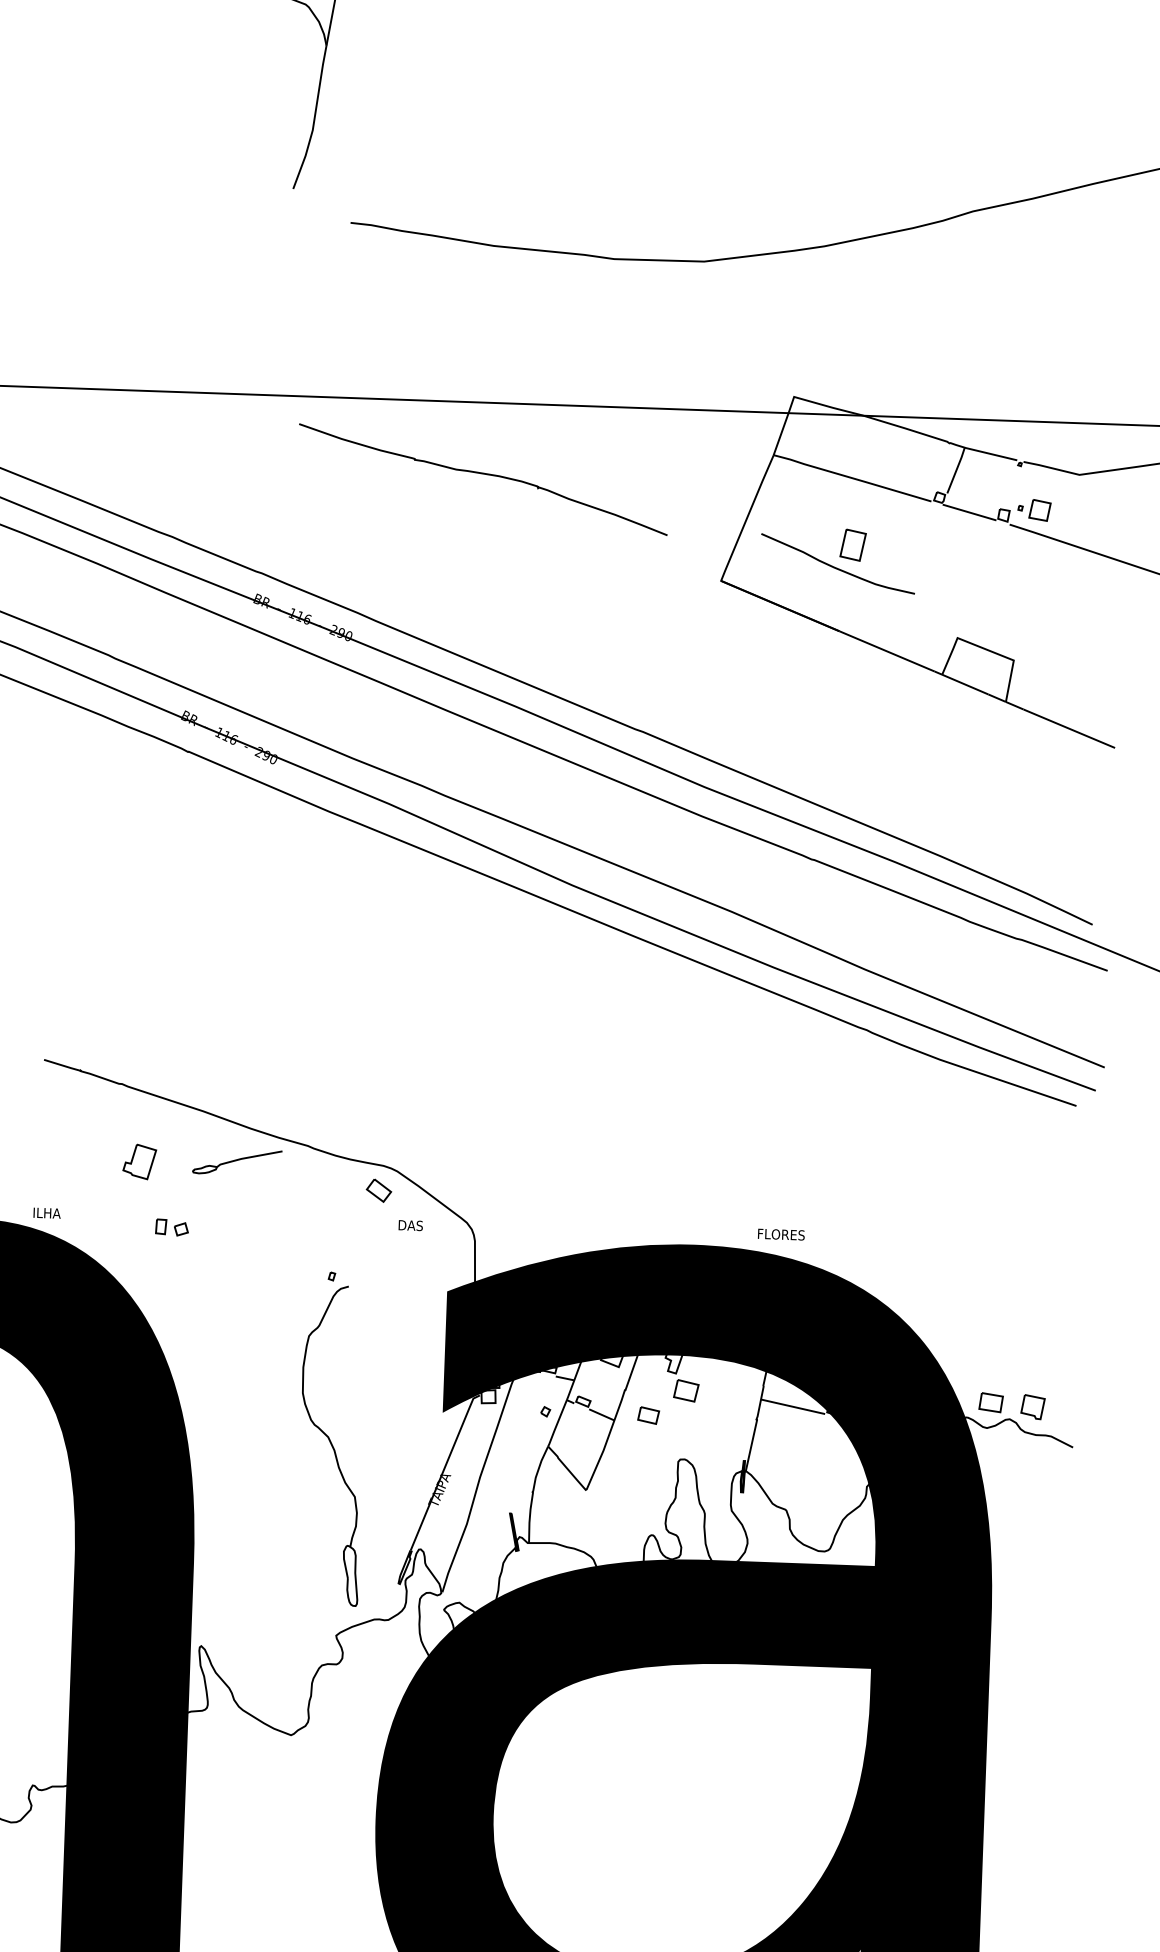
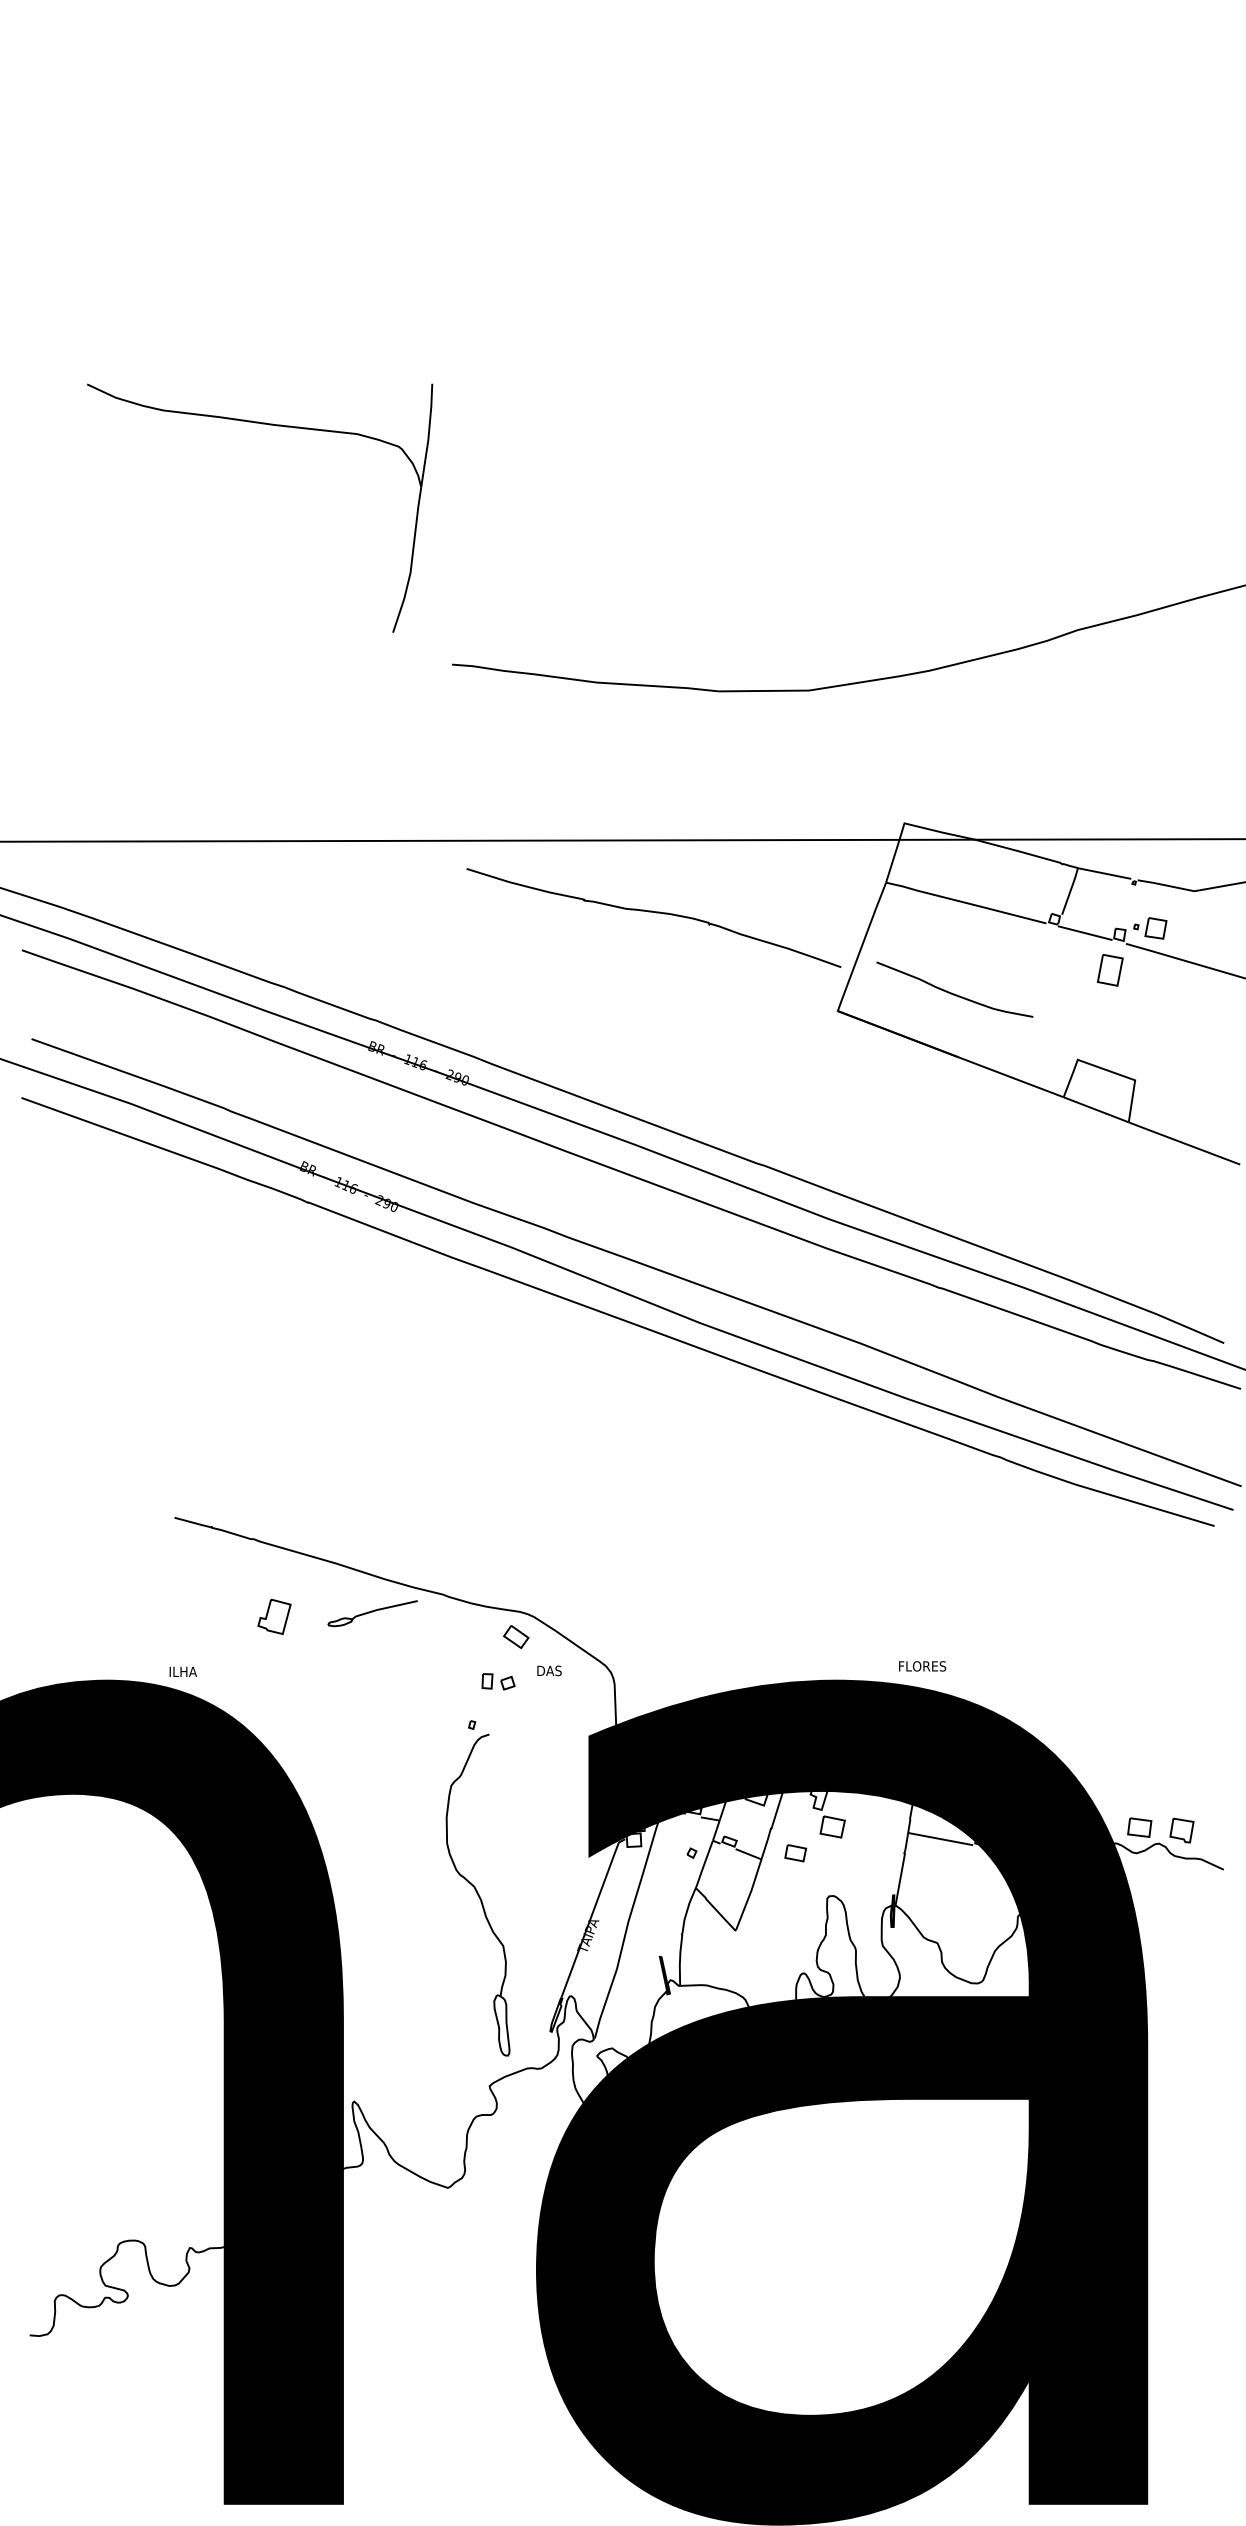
curve: (485, 475) -> (655, 913), moved
part: (852, 545) -> (1109, 970), moved
part: (172, 1227) -> (498, 1681), moved

